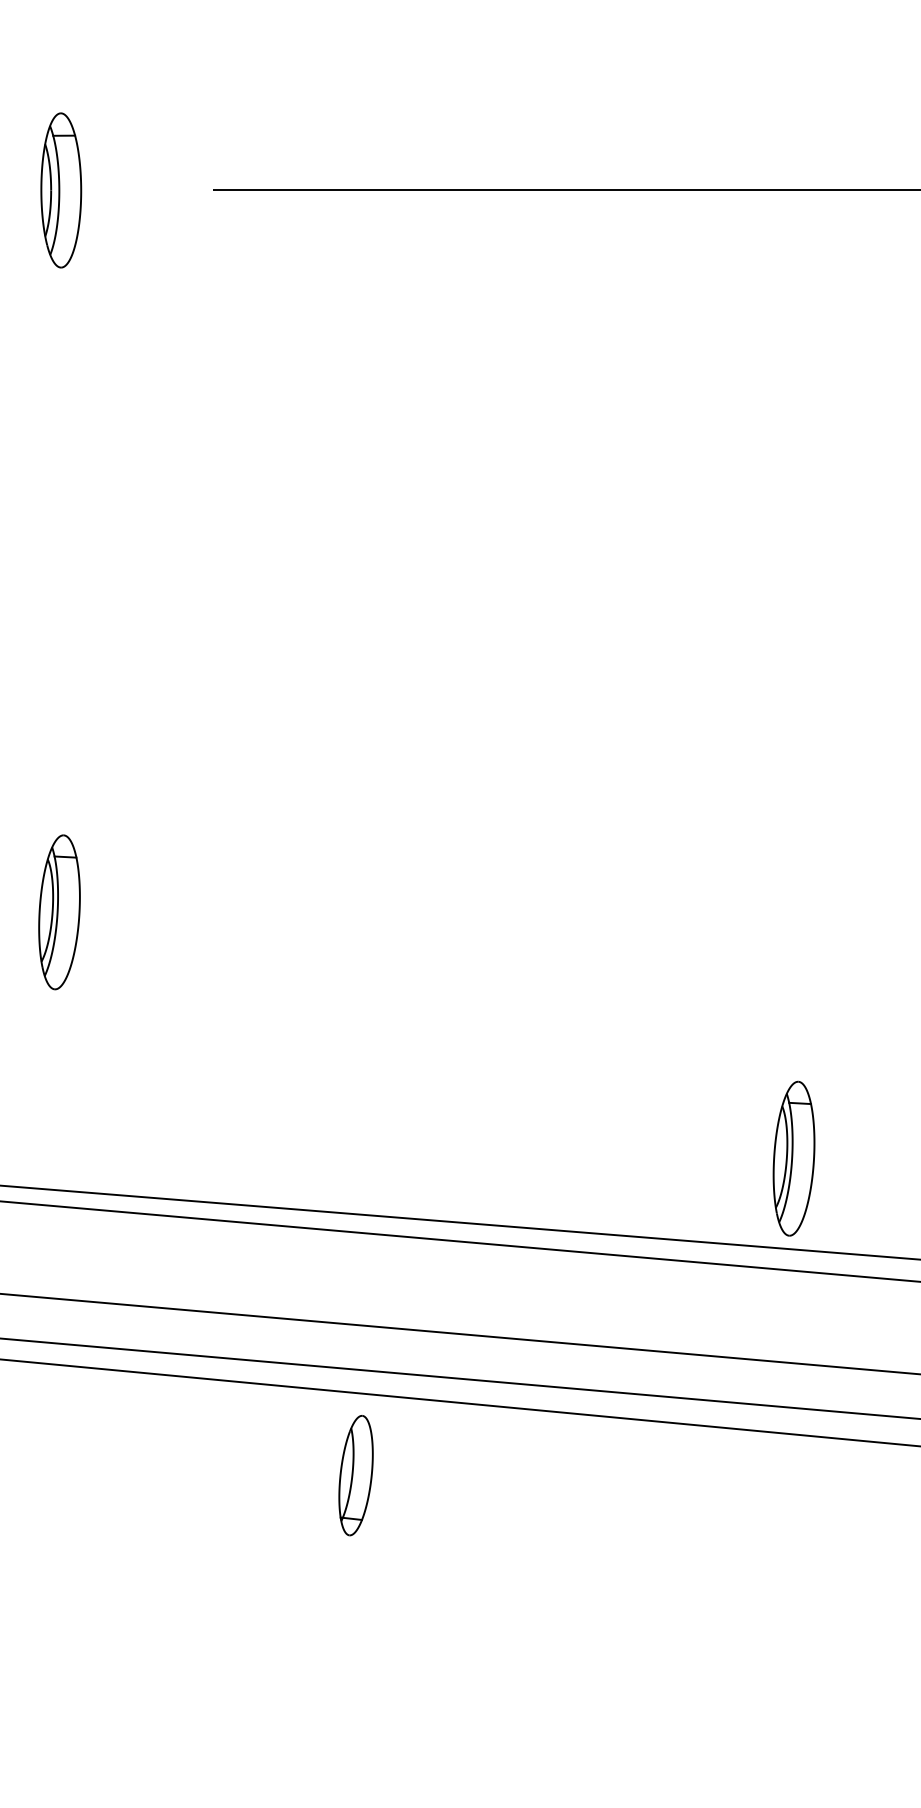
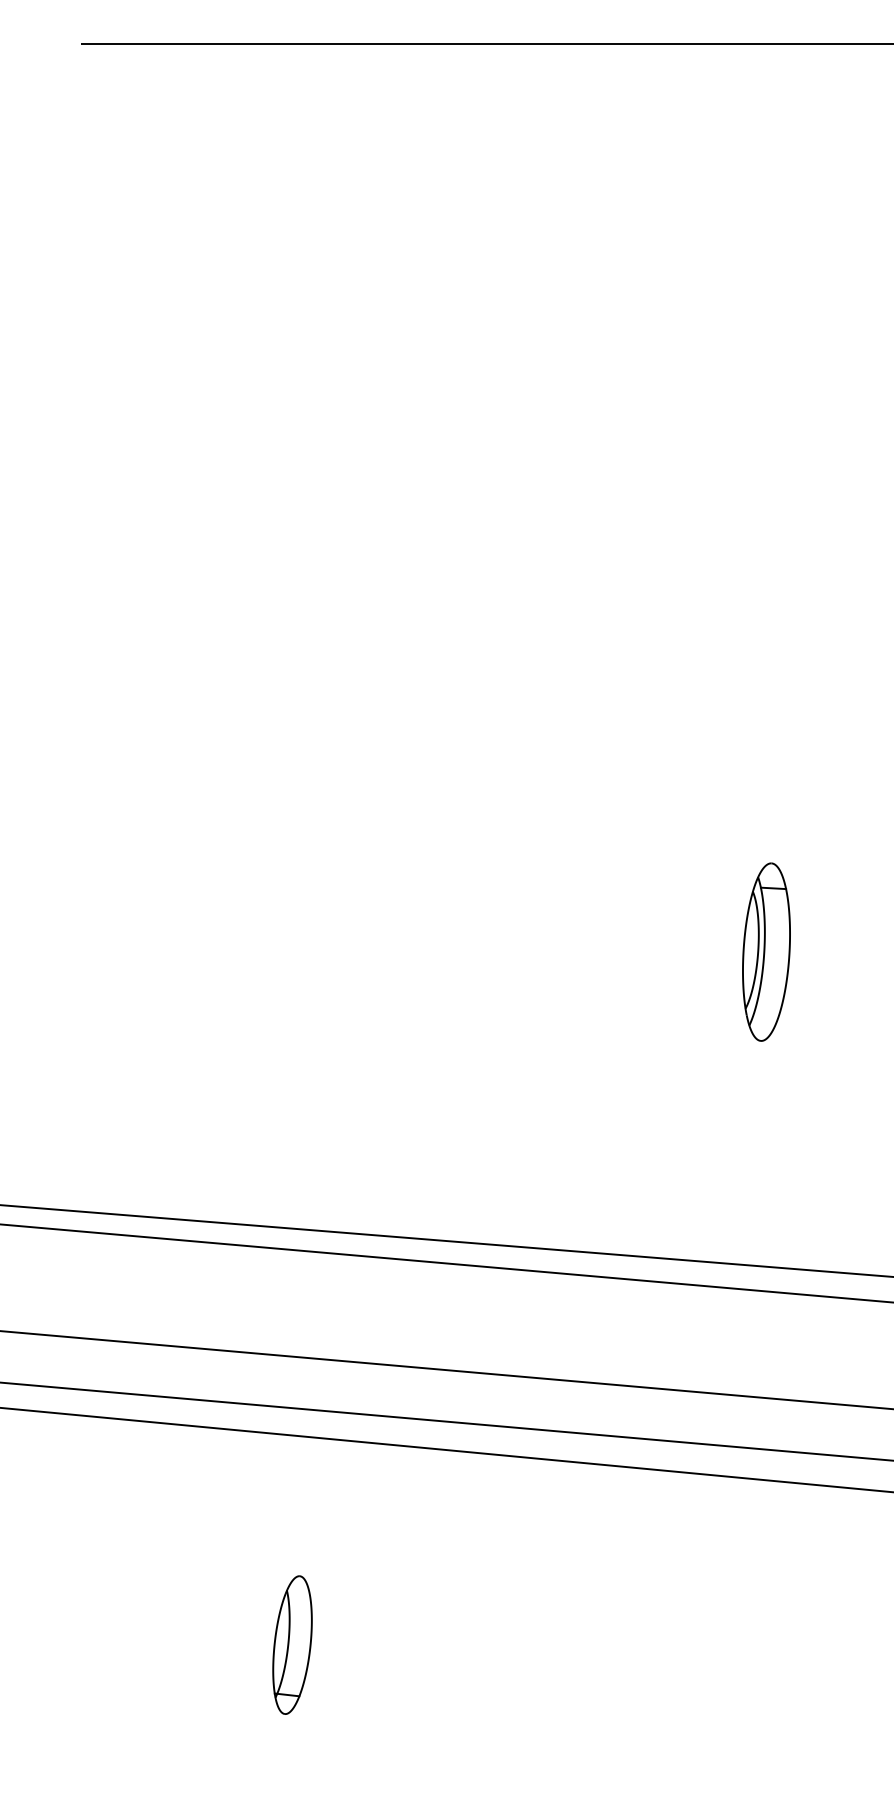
part: (793, 1158) -> (765, 951), moved
part: (355, 1475) -> (291, 1645), moved

